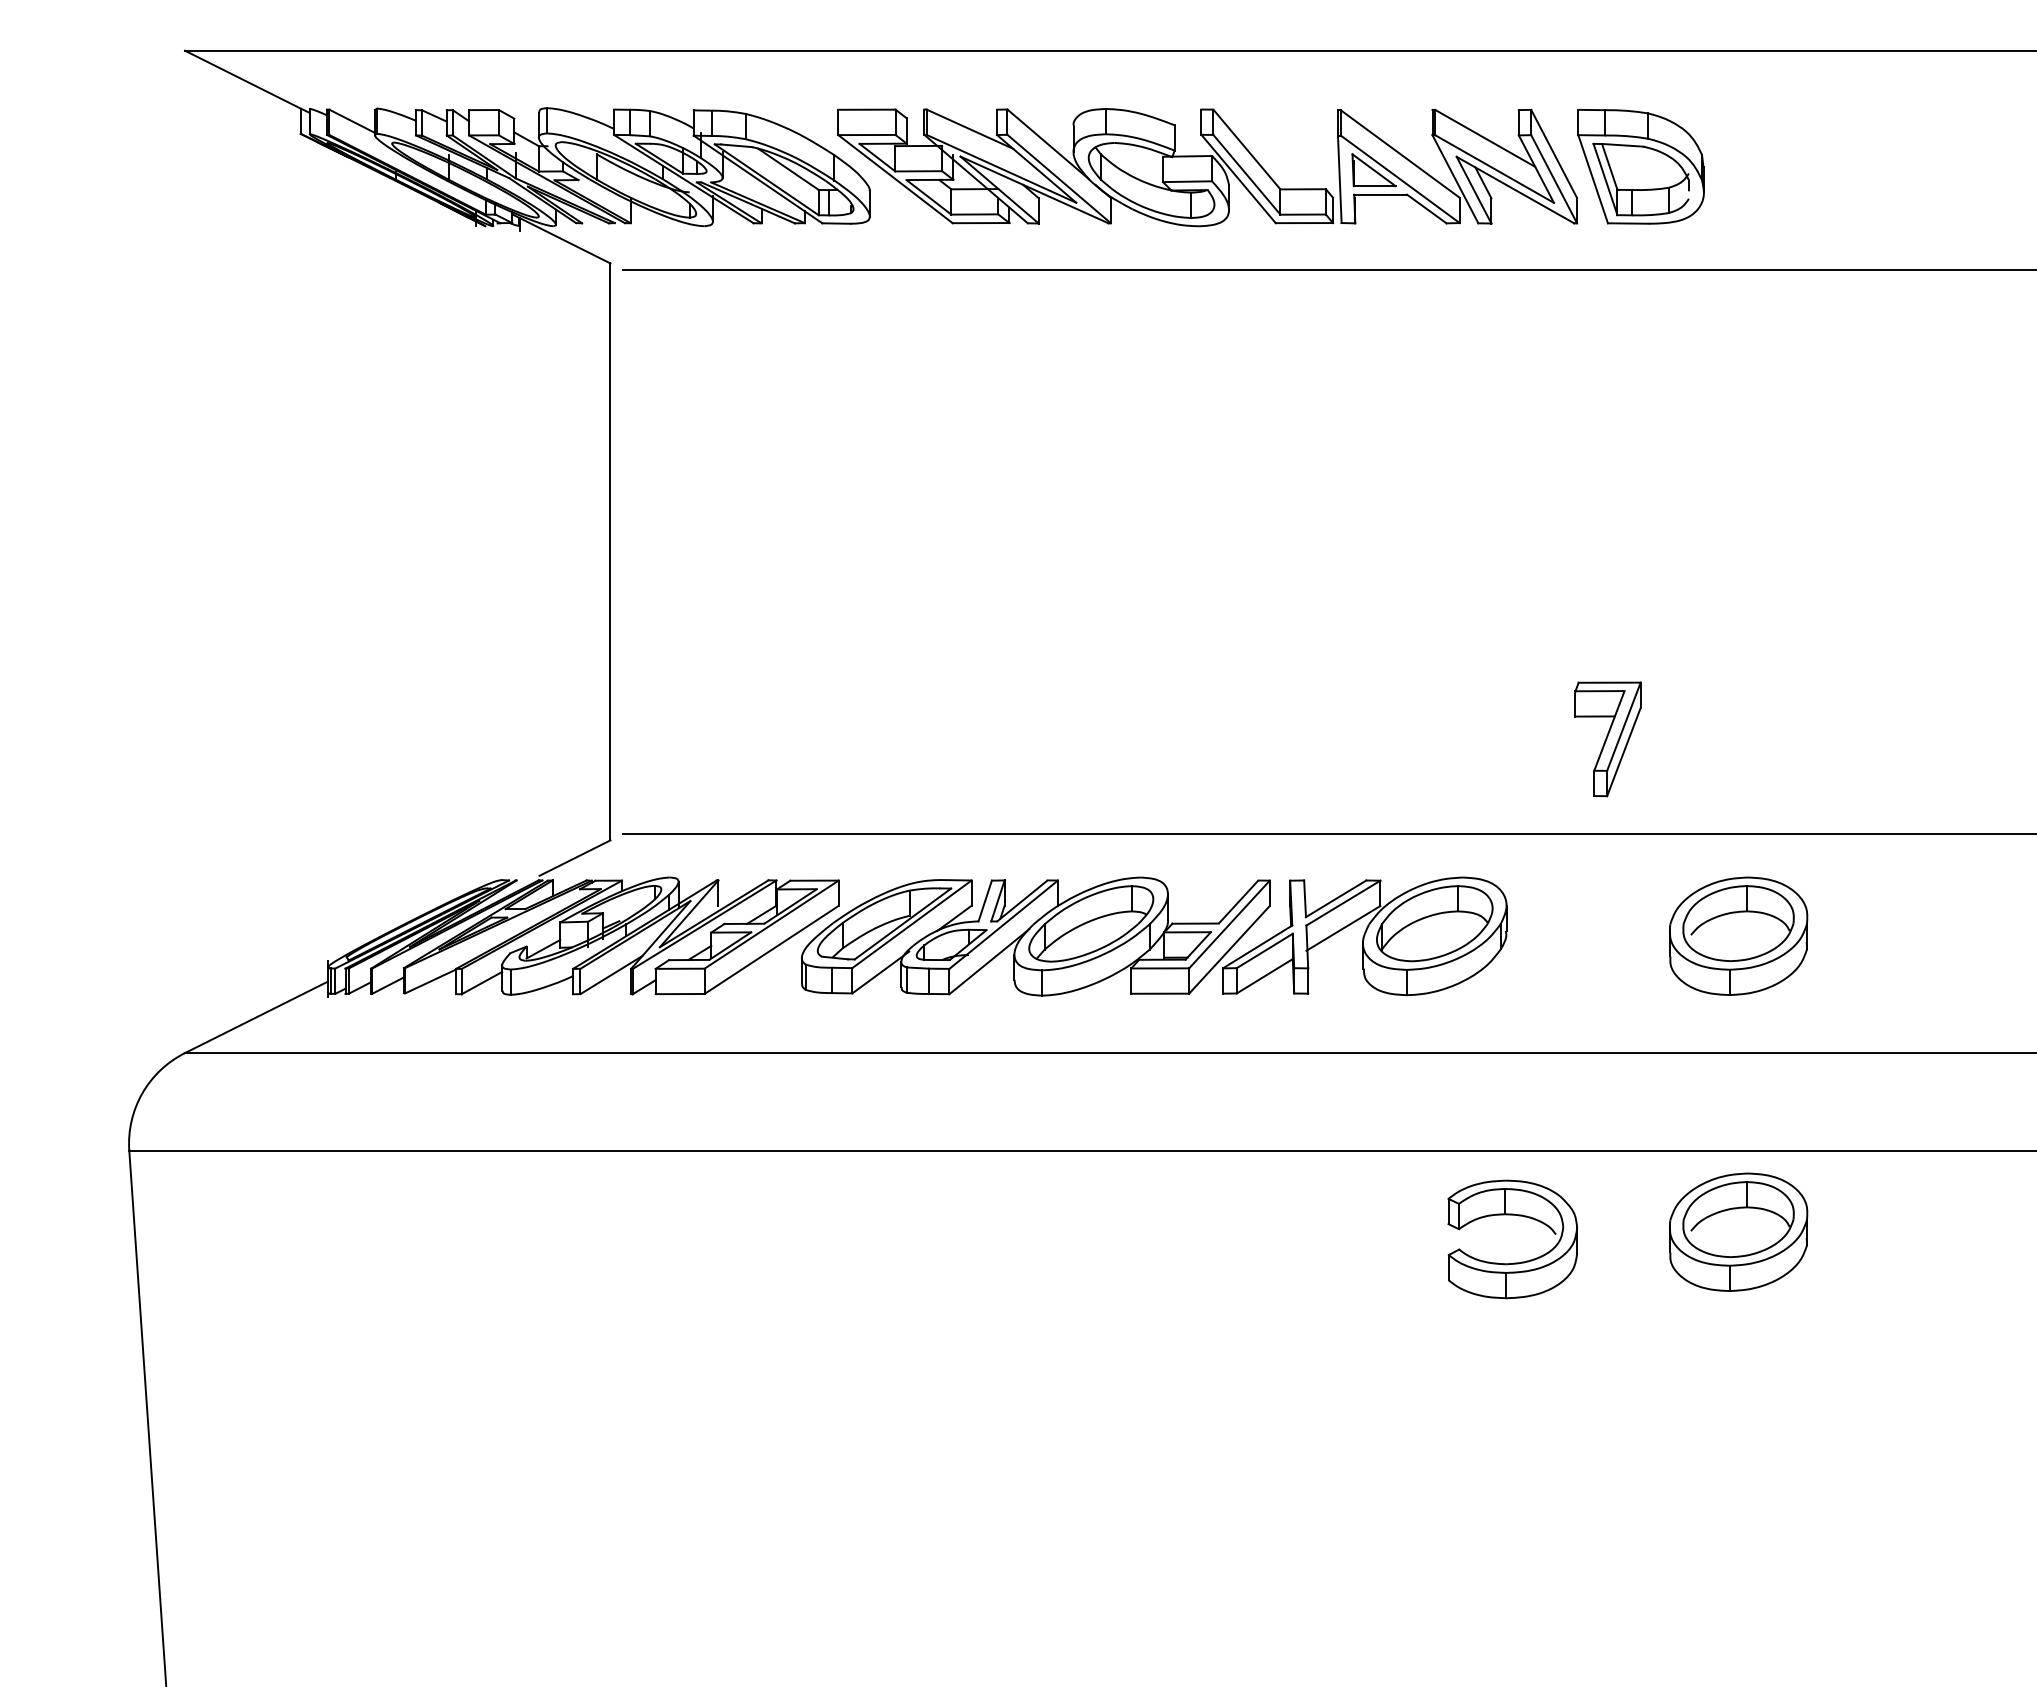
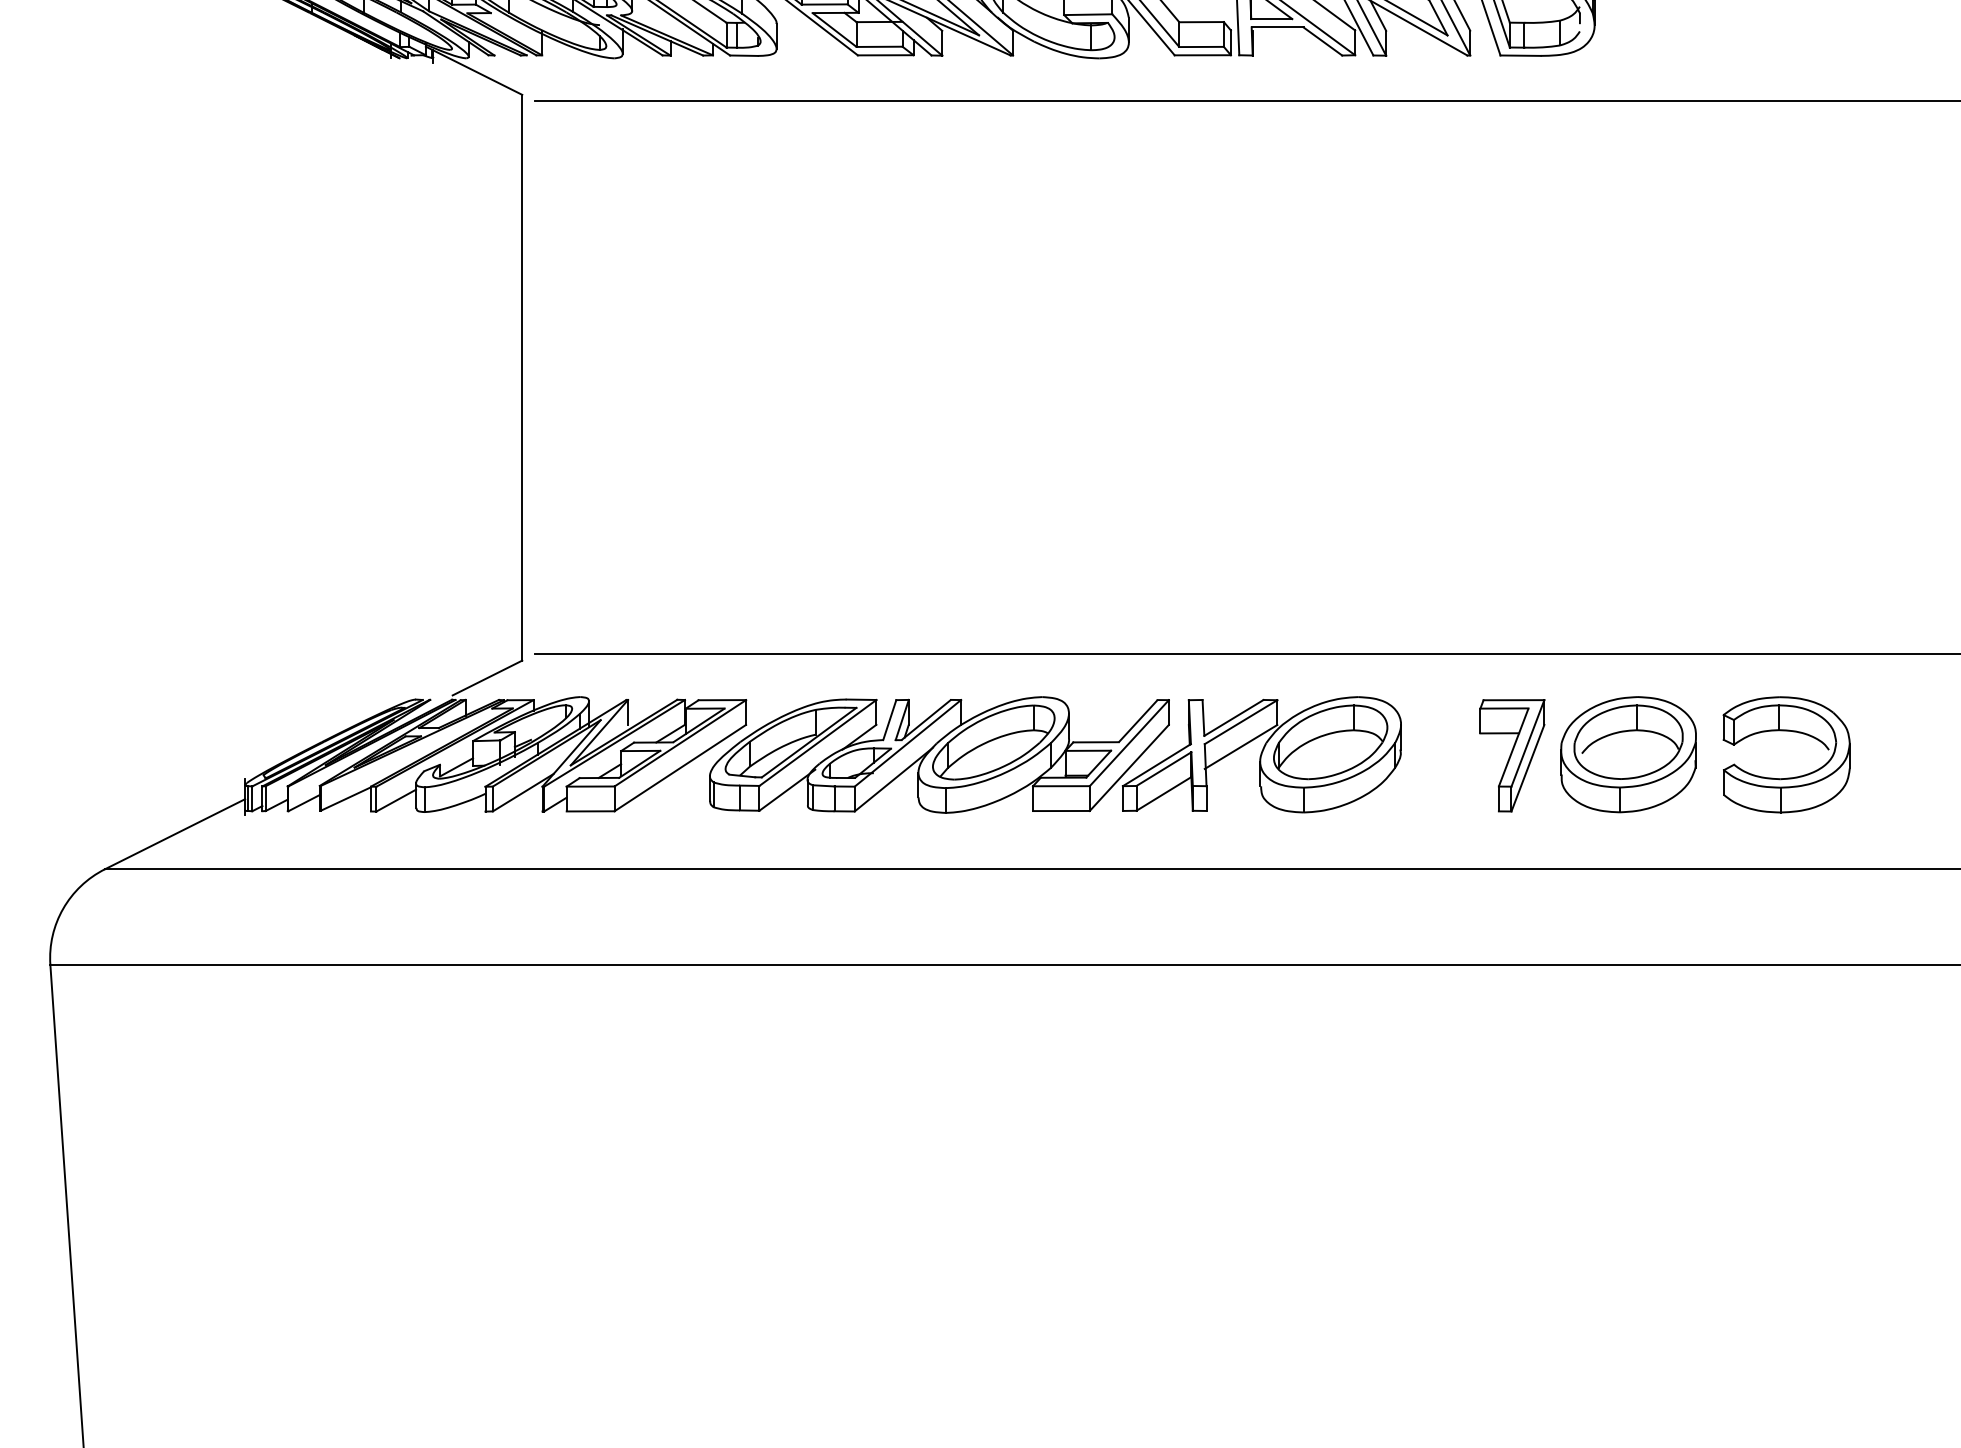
part: (1607, 739) -> (1511, 755), moved
part: (1738, 1231) -> (1628, 1044), removed
part: (1513, 1262) -> (1787, 777), moved

